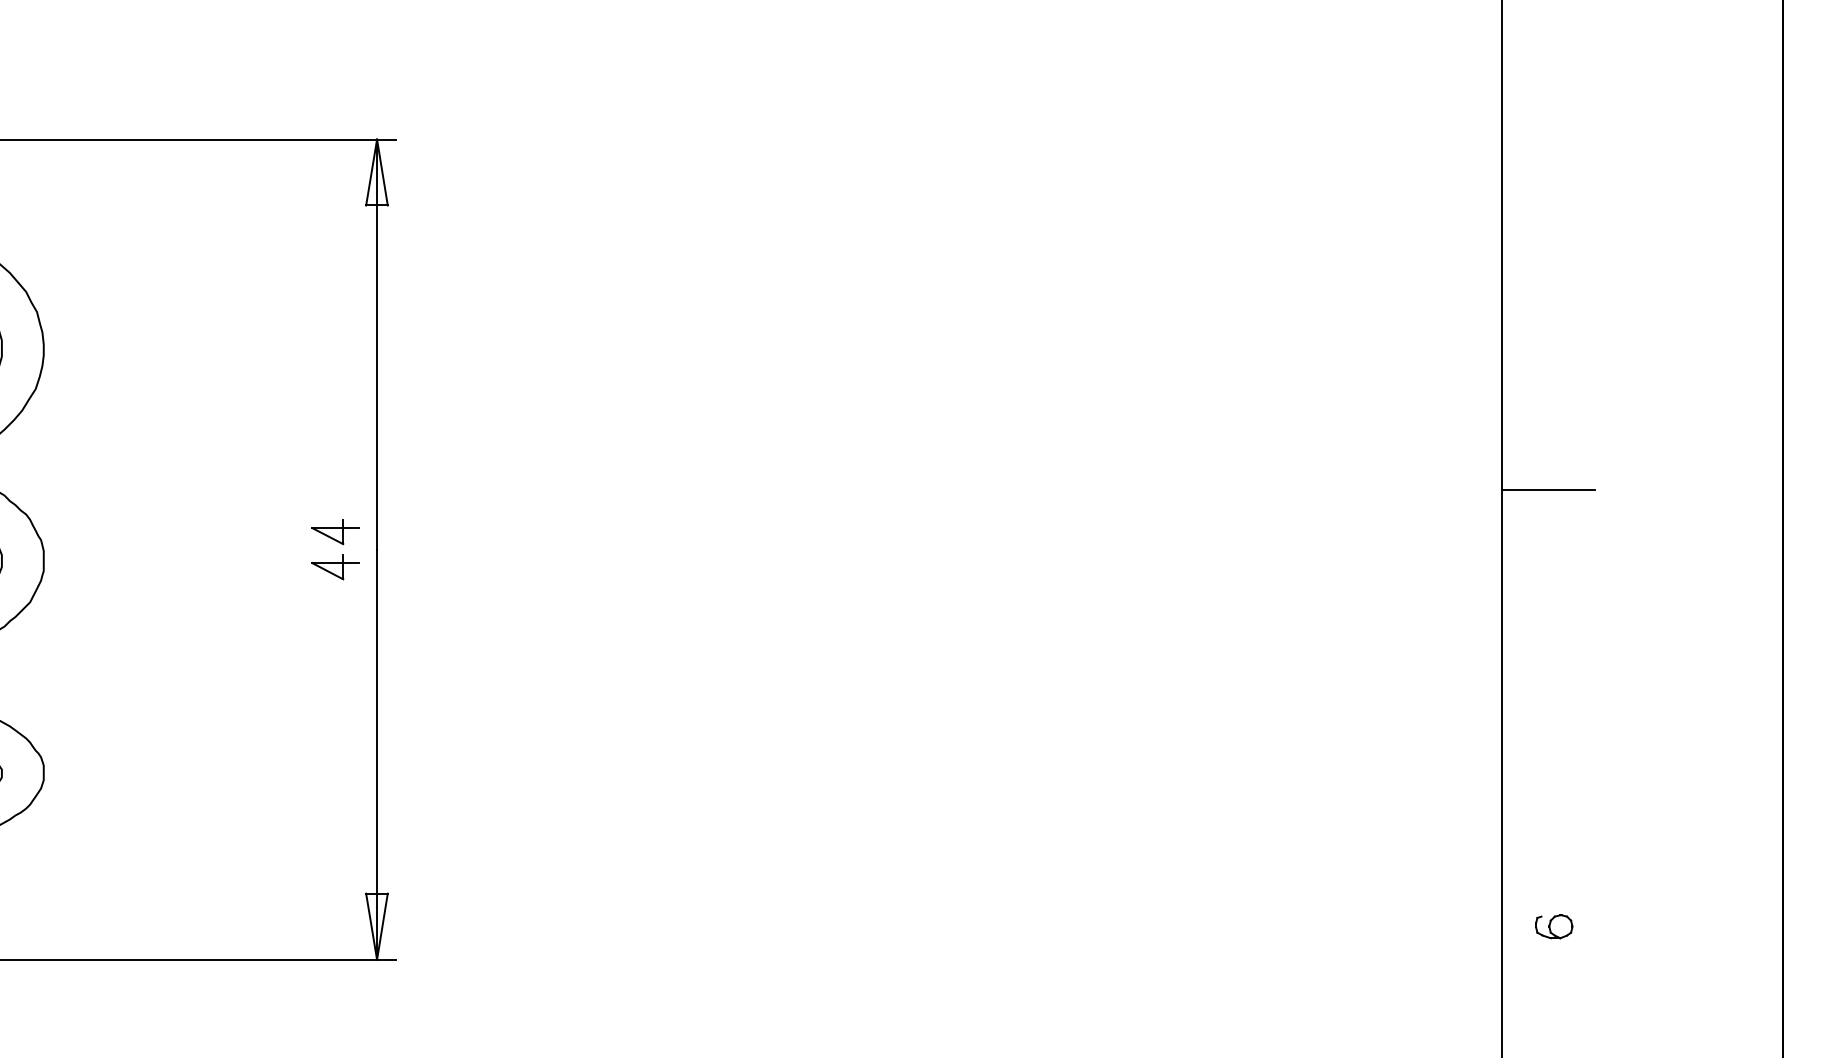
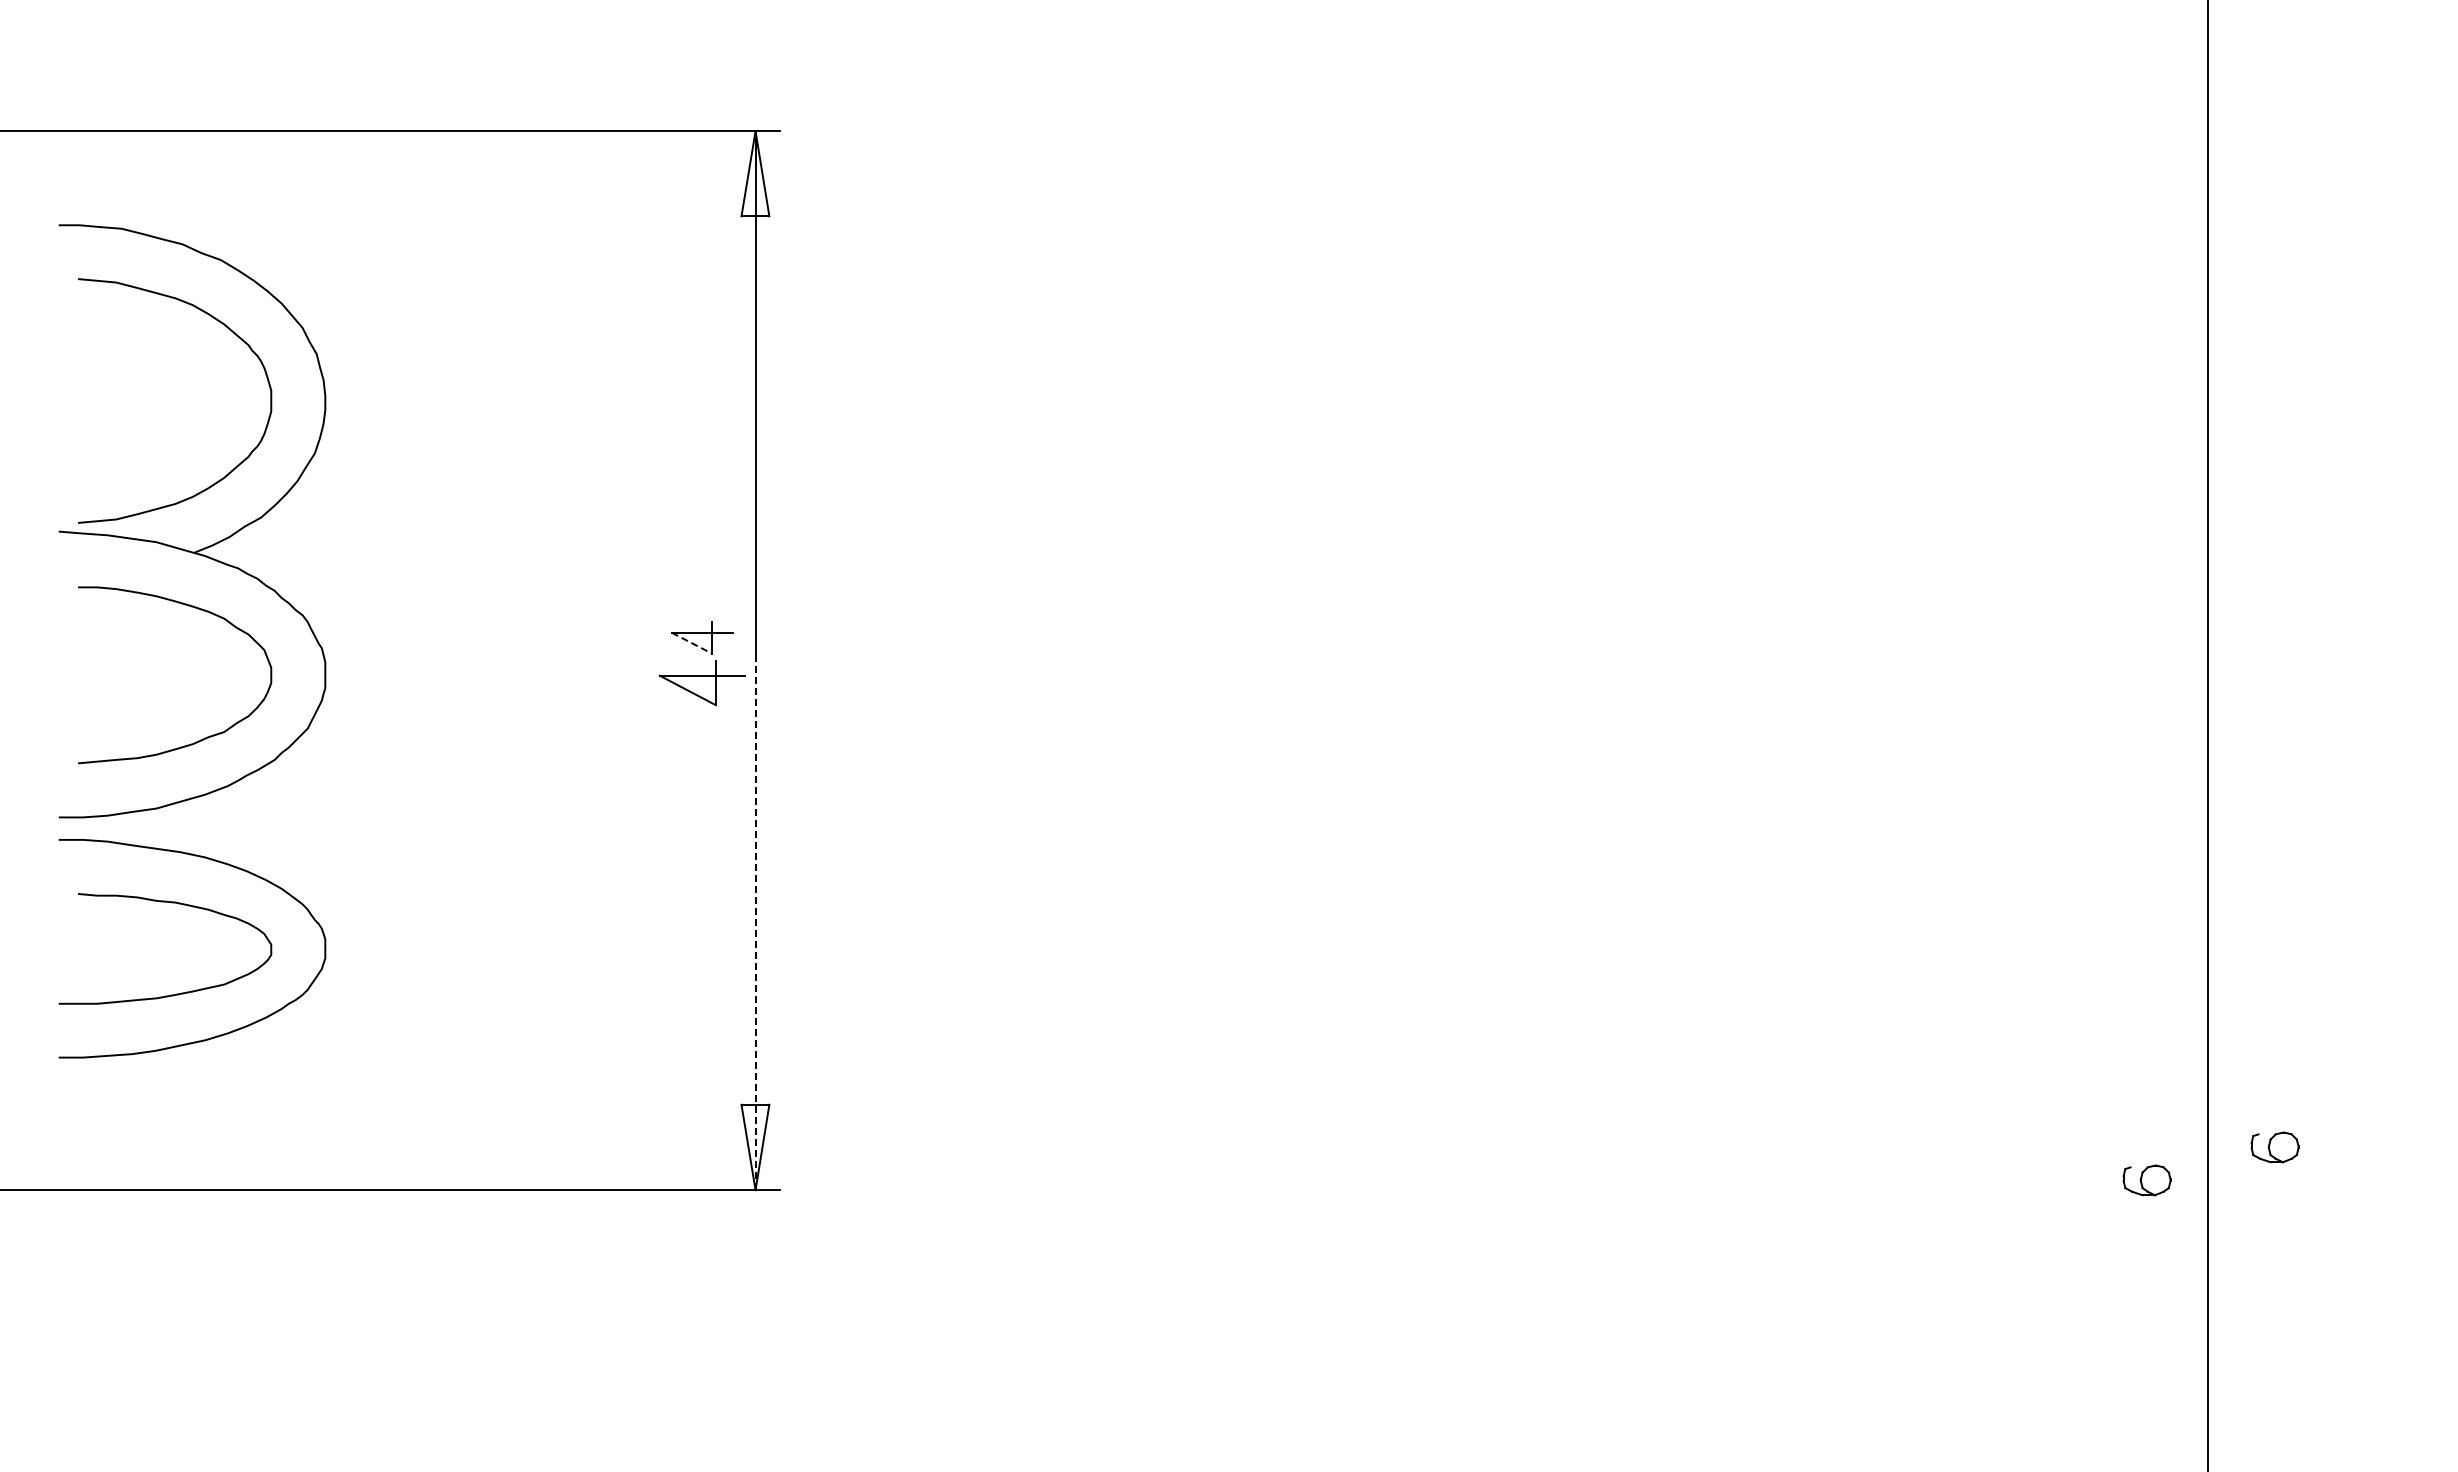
line: (1548, 489) -> (2267, 583), removed
line: (327, 536) -> (691, 643), solid -> dashed
part: (335, 567) -> (701, 683), size x1.4
line: (377, 754) -> (755, 925), solid -> dashed
part: (1454, 952) -> (2146, 1180), added

